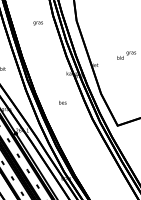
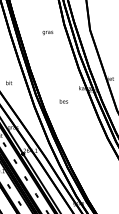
text: (62, 102) -> (63, 101), moved

